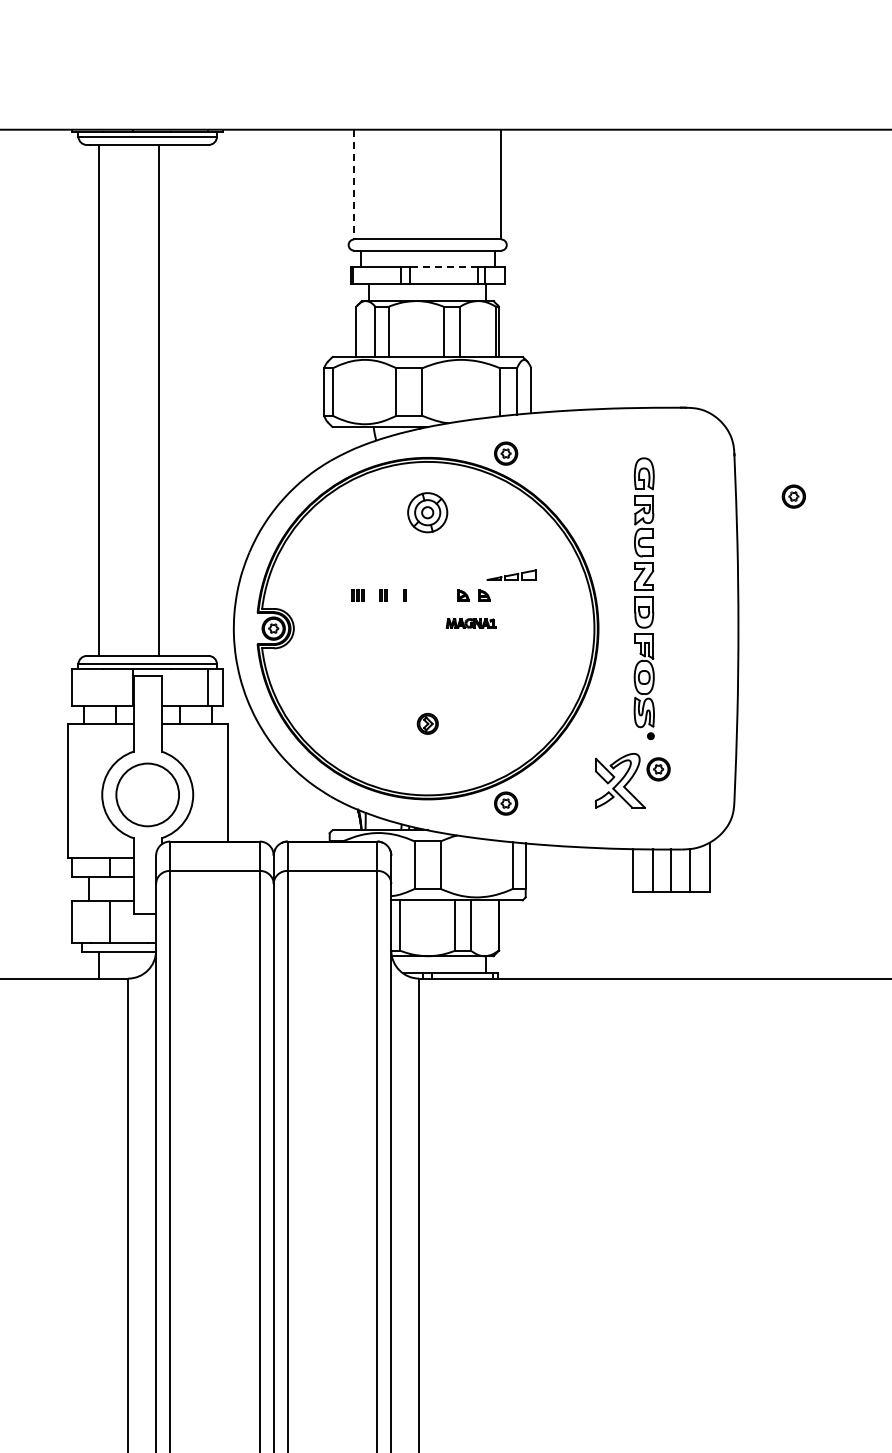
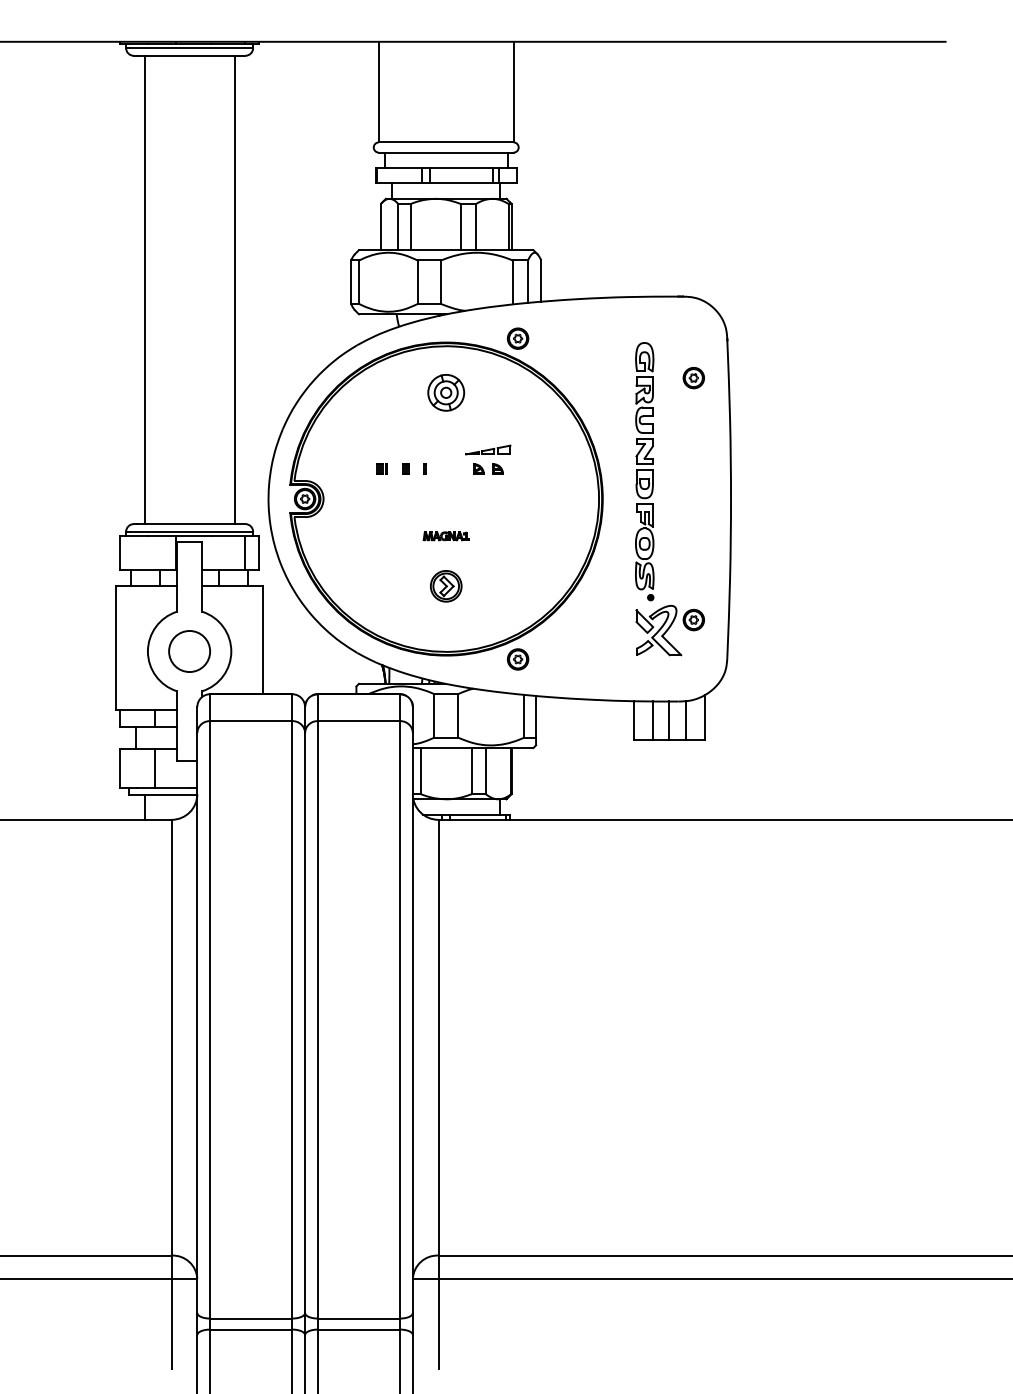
line: (353, 185) -> (378, 92), dashed -> solid
line: (443, 267) -> (460, 168), dashed -> solid
line: (158, 399) -> (234, 289), moved
part: (793, 497) -> (693, 378), moved
part: (512, 574) -> (488, 449), moved
part: (470, 623) -> (445, 536), moved
part: (428, 724) -> (446, 586), size x1.67
part: (632, 780) -> (669, 630), moved
circle: (147, 794) -> (189, 651), size x0.71

